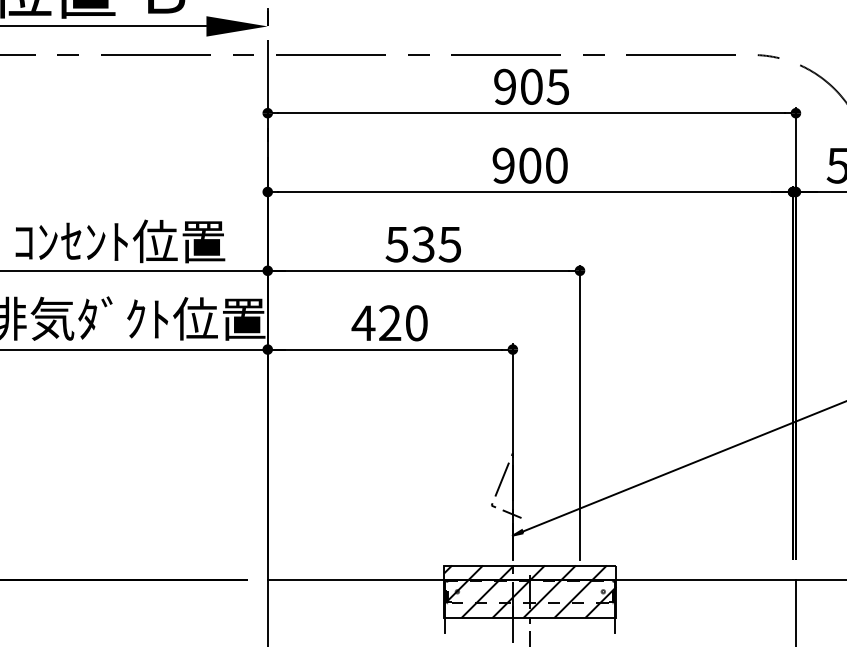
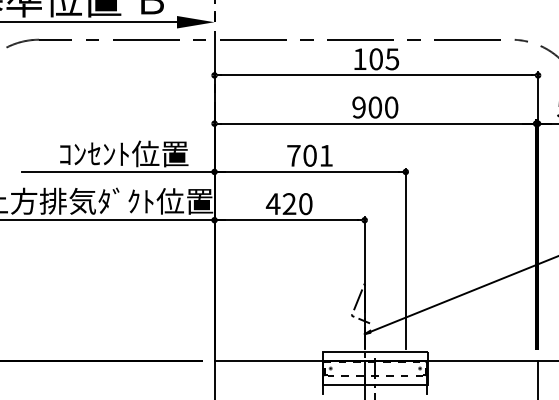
text: (504, 87) -> (359, 59), 905 -> 105
text: (422, 243) -> (309, 155), 535 -> 701
hatch: (530, 591) -> (375, 368), removed

